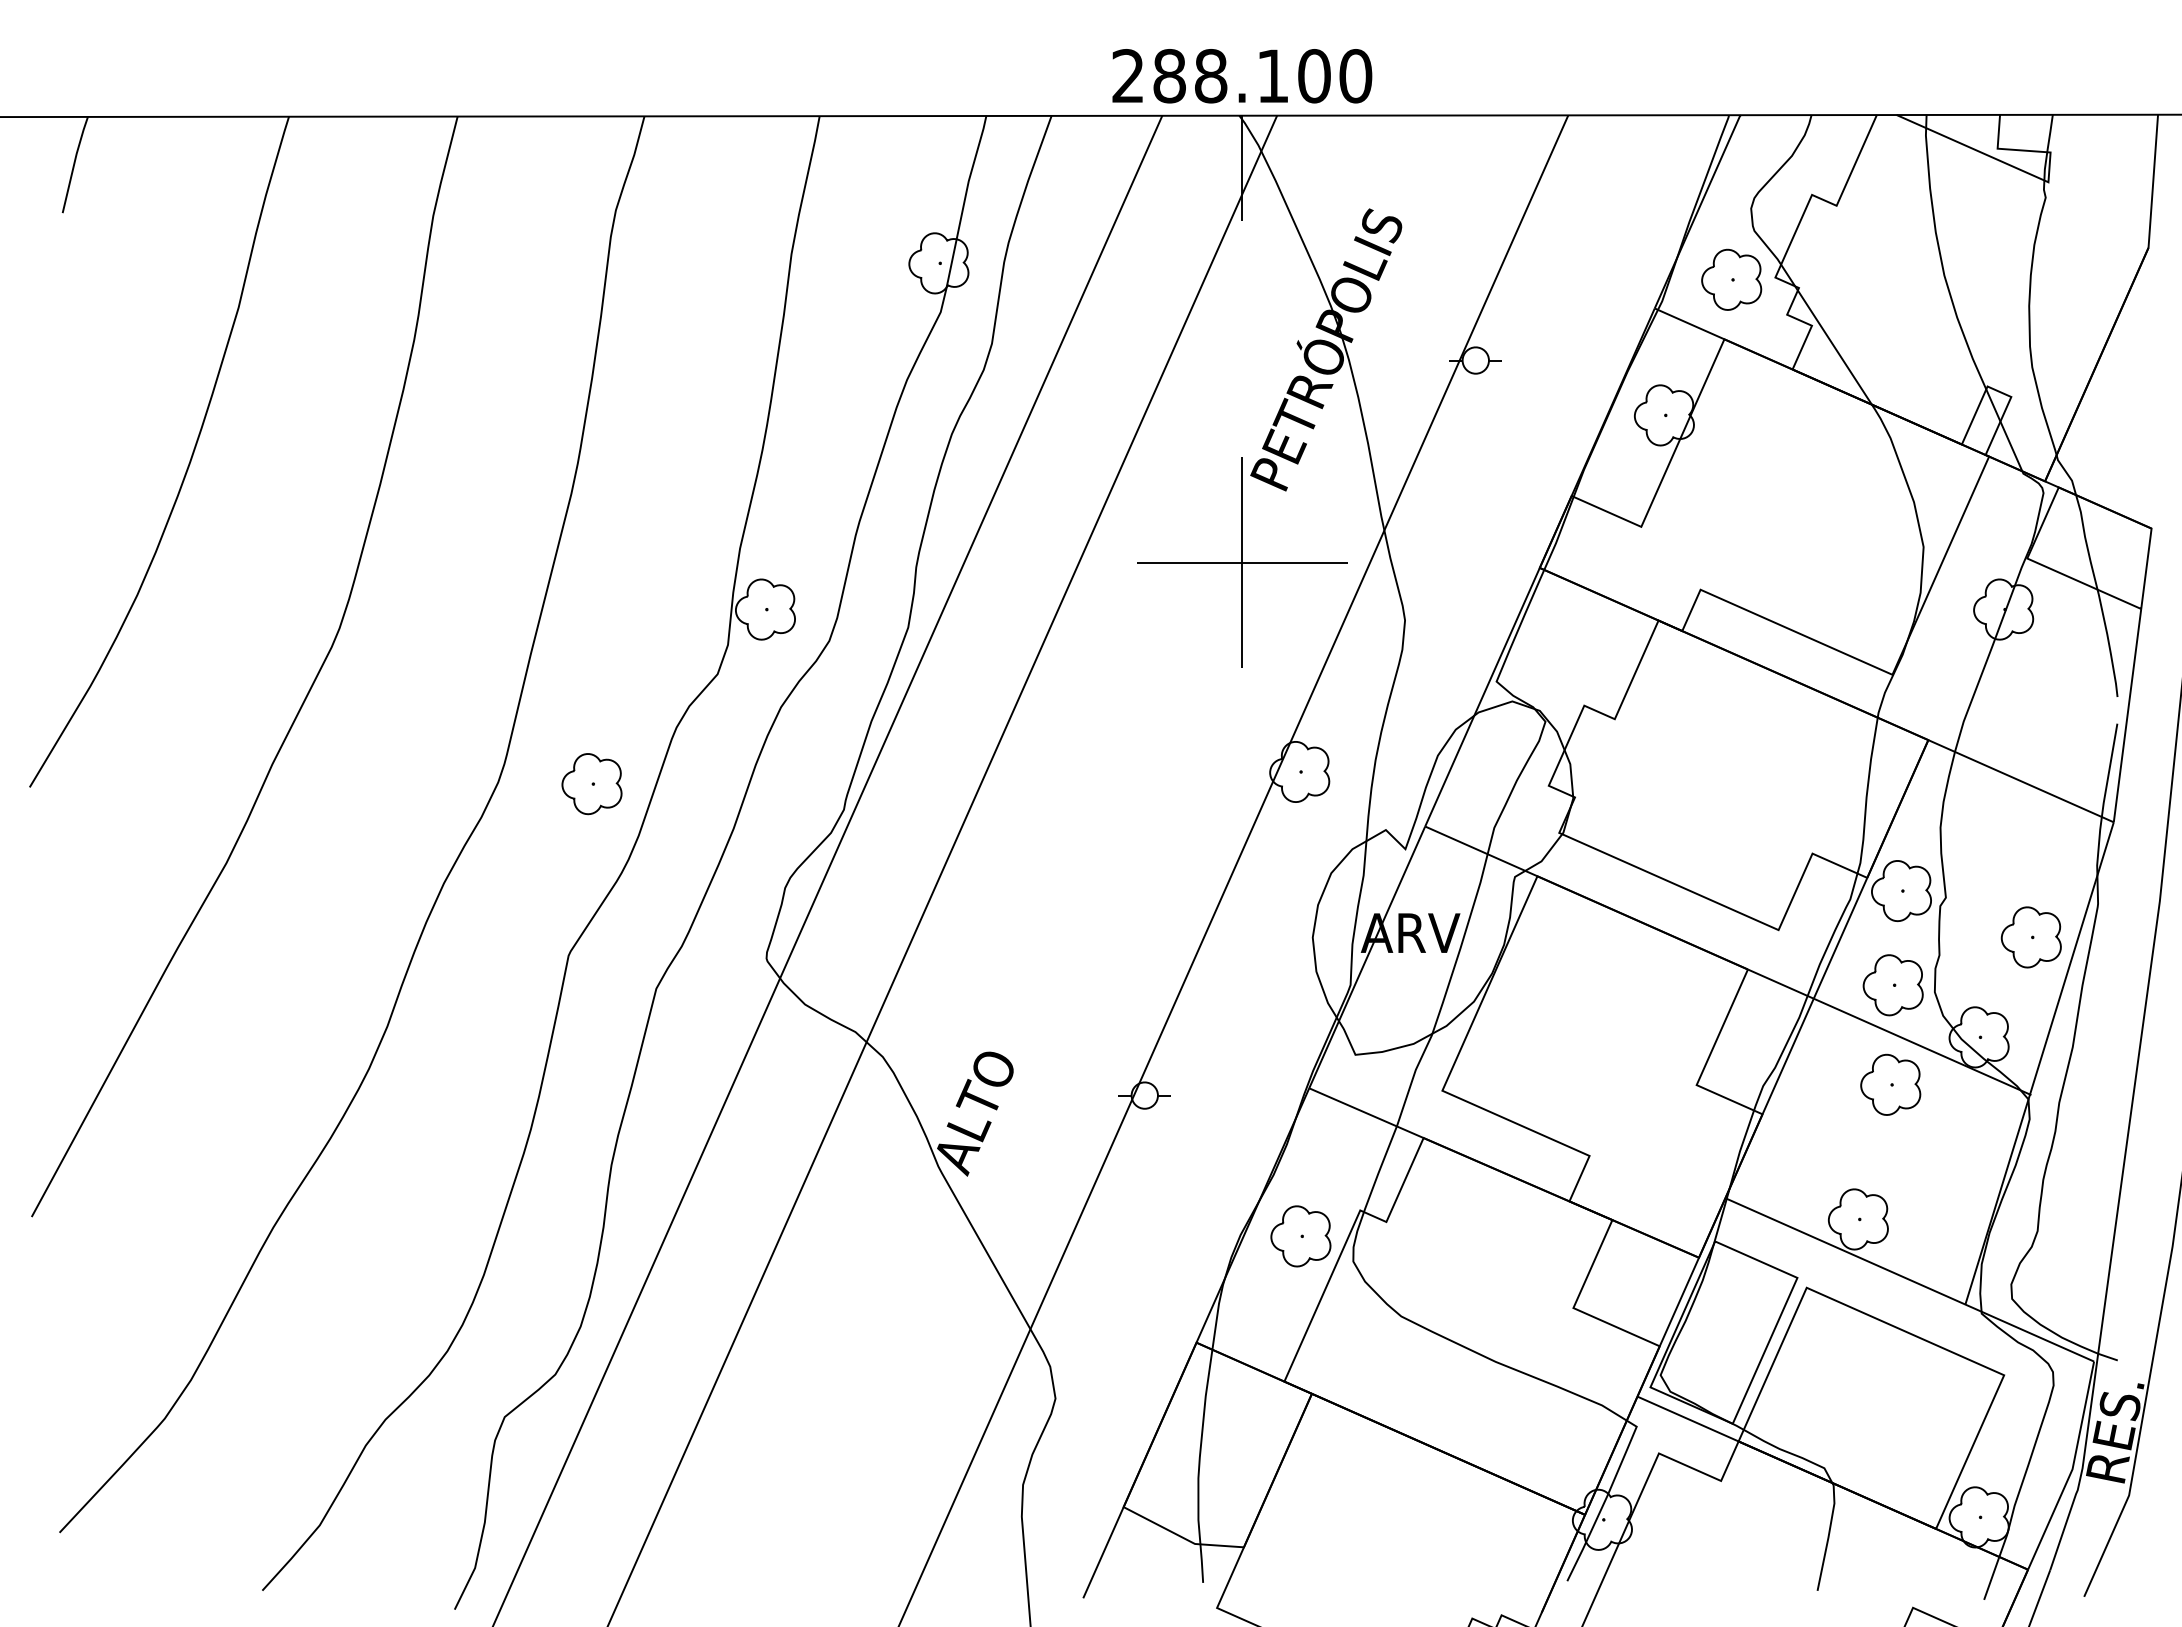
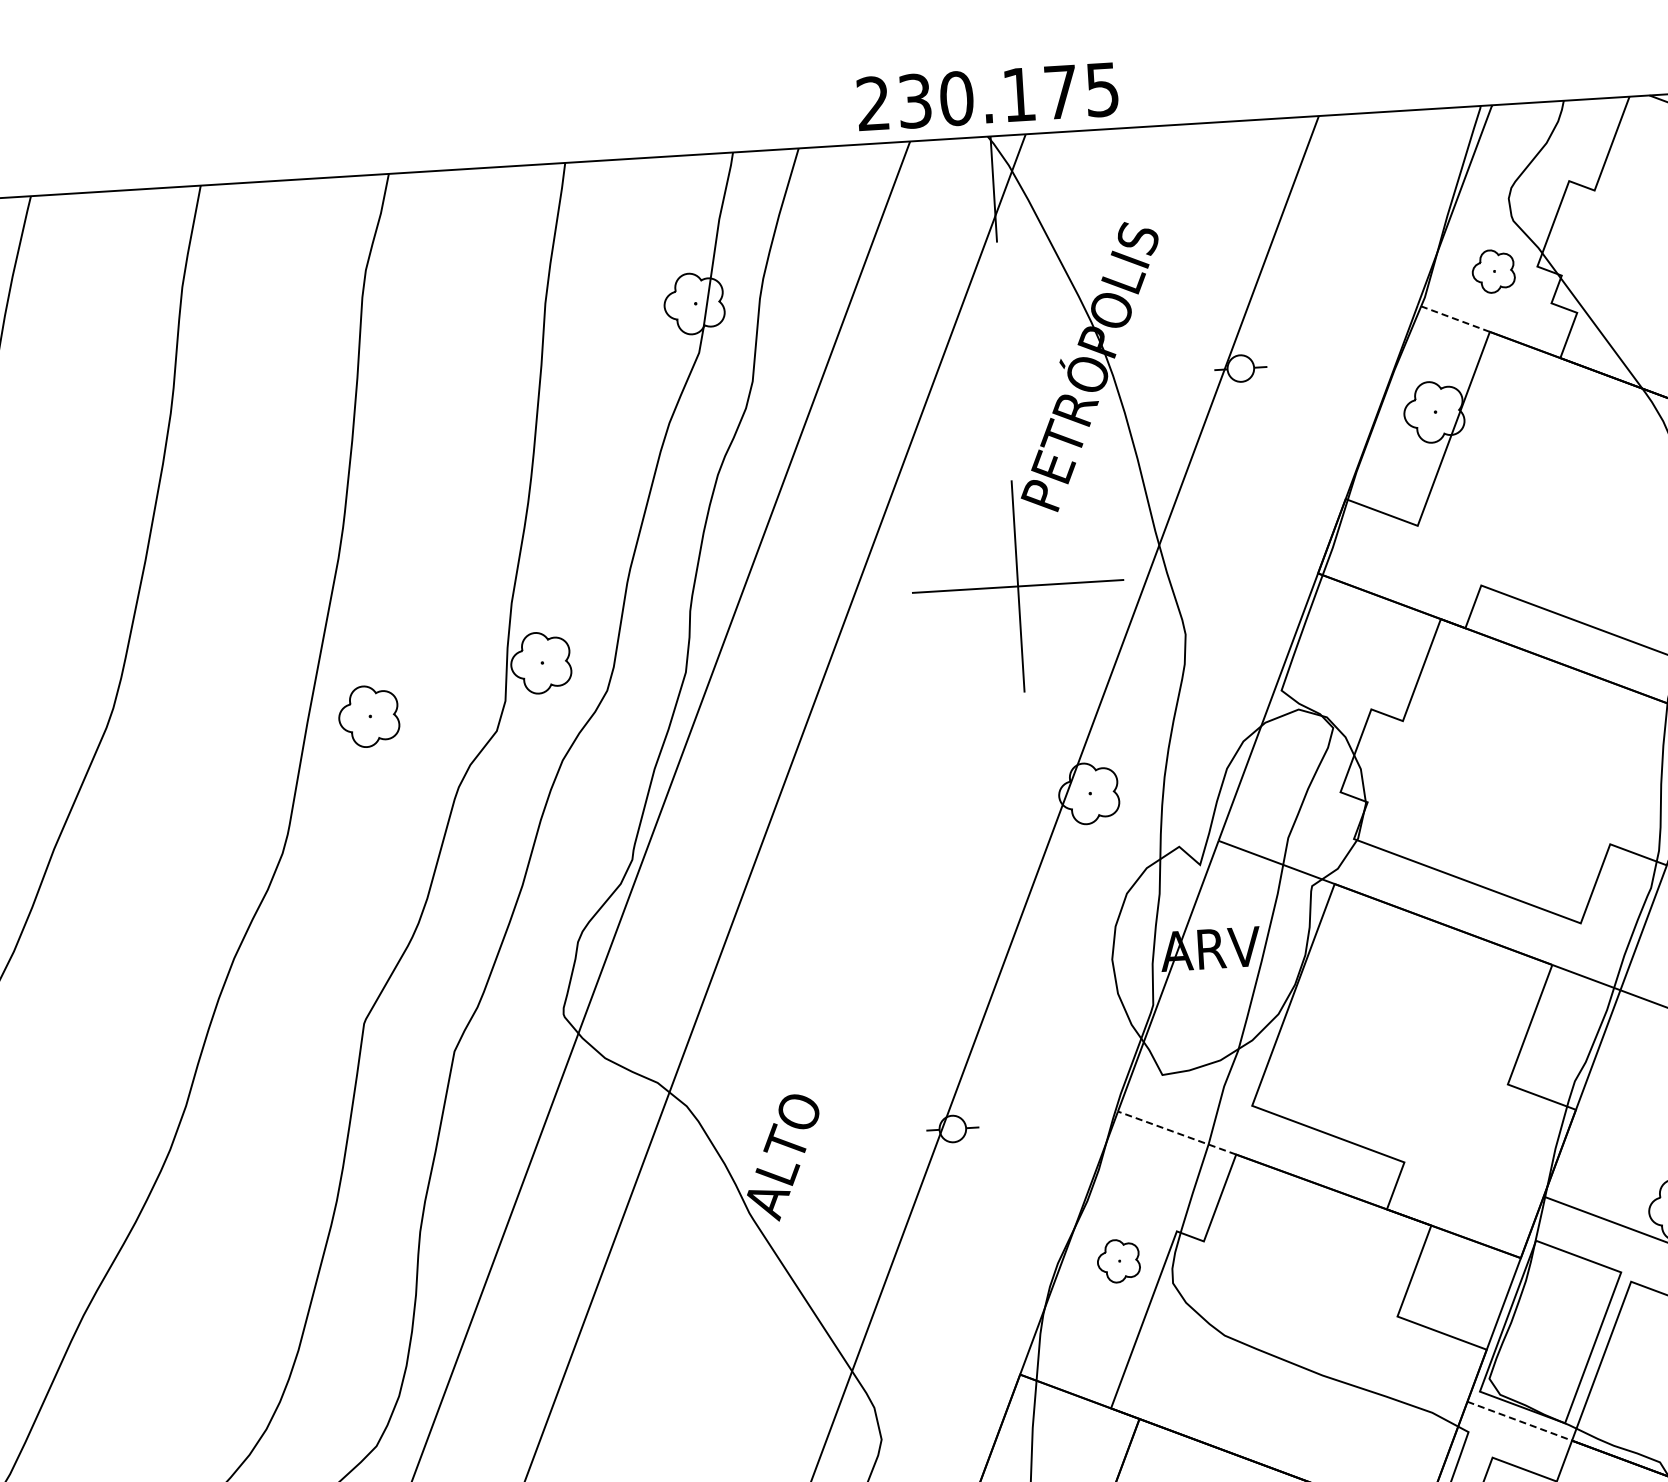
text: (1262, 76) -> (1008, 95), 288.100 -> 230.175
part: (1731, 279) -> (1493, 271), size x0.7
line: (1689, 323) -> (1453, 318), solid -> dashed
part: (591, 784) -> (368, 716), moved
line: (1365, 1112) -> (1176, 1132), solid -> dashed
part: (1300, 1236) -> (1118, 1261), size x0.7
line: (1688, 1419) -> (1520, 1421), solid -> dashed

